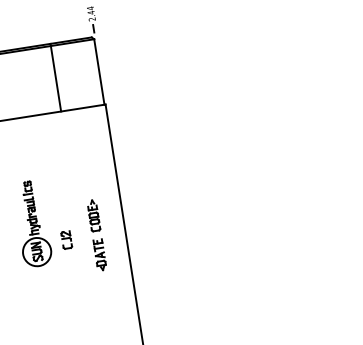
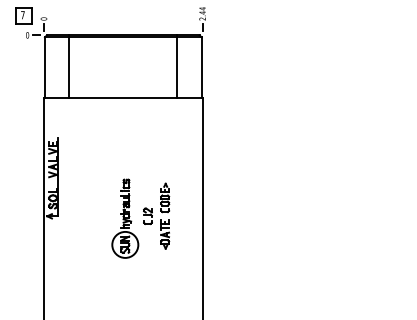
line: (56, 77) -> (177, 66), moved
part: (32, 223) -> (125, 218), moved
part: (97, 234) -> (165, 215), moved

